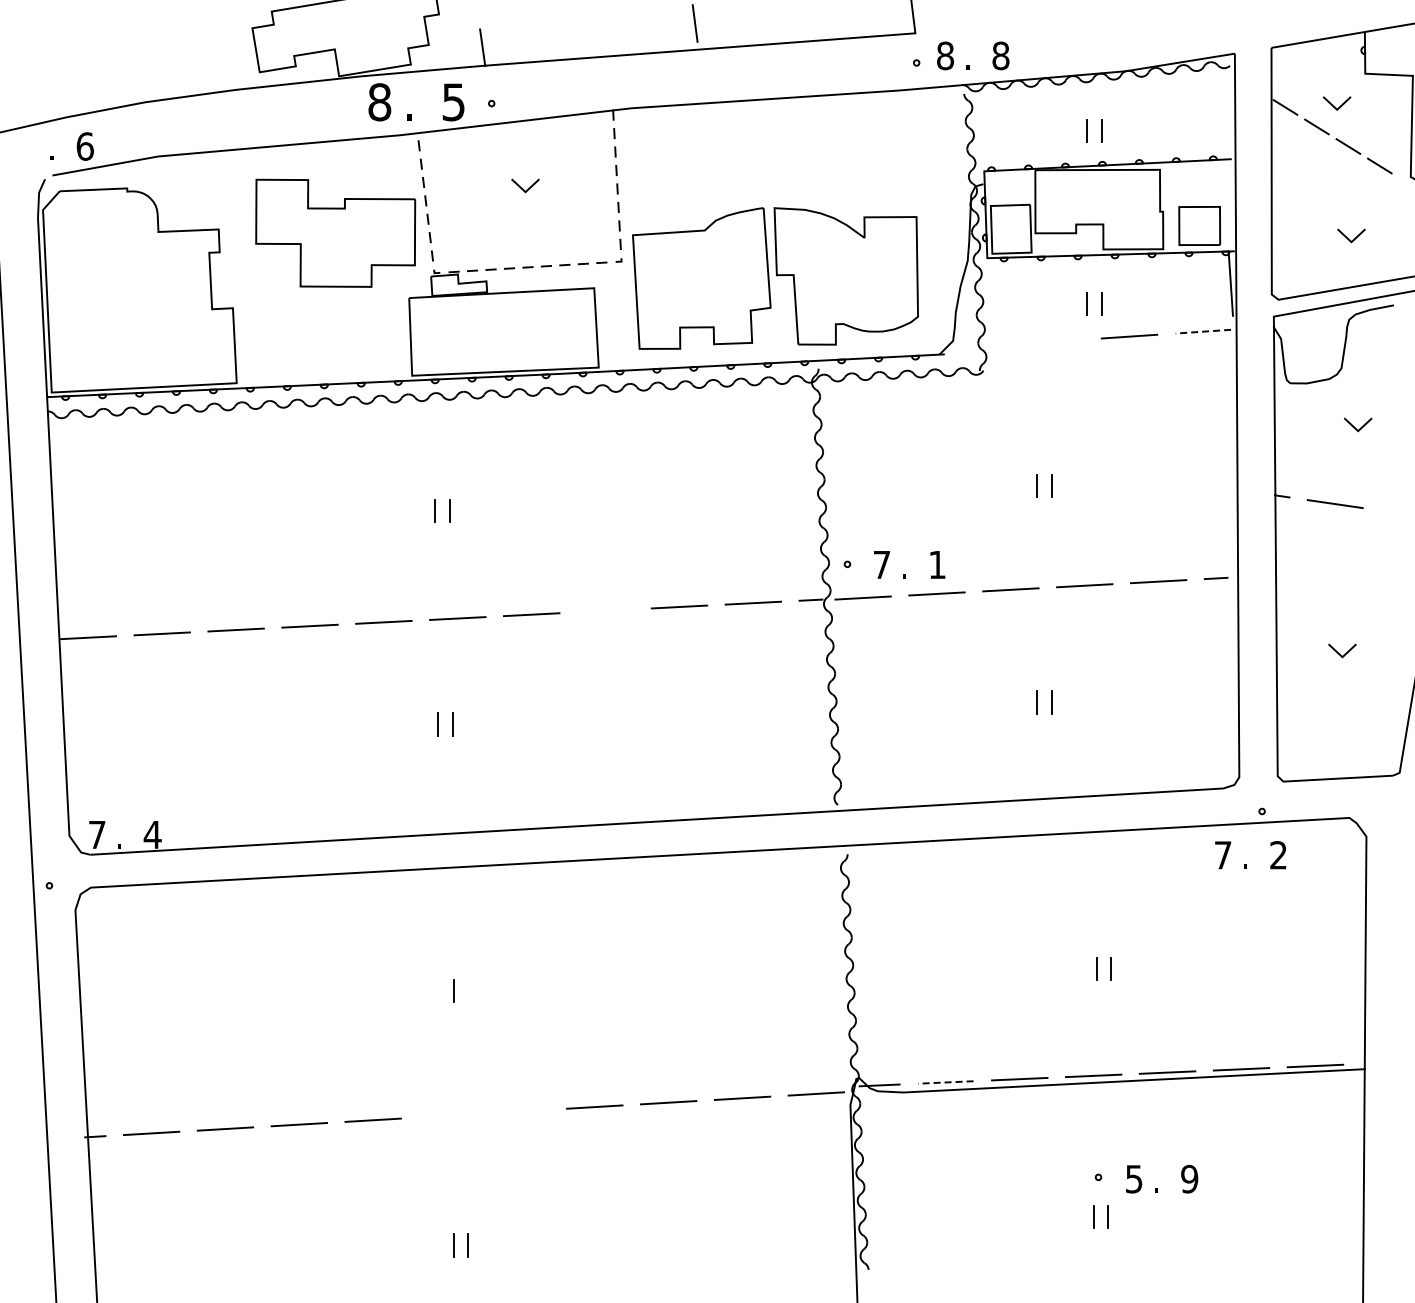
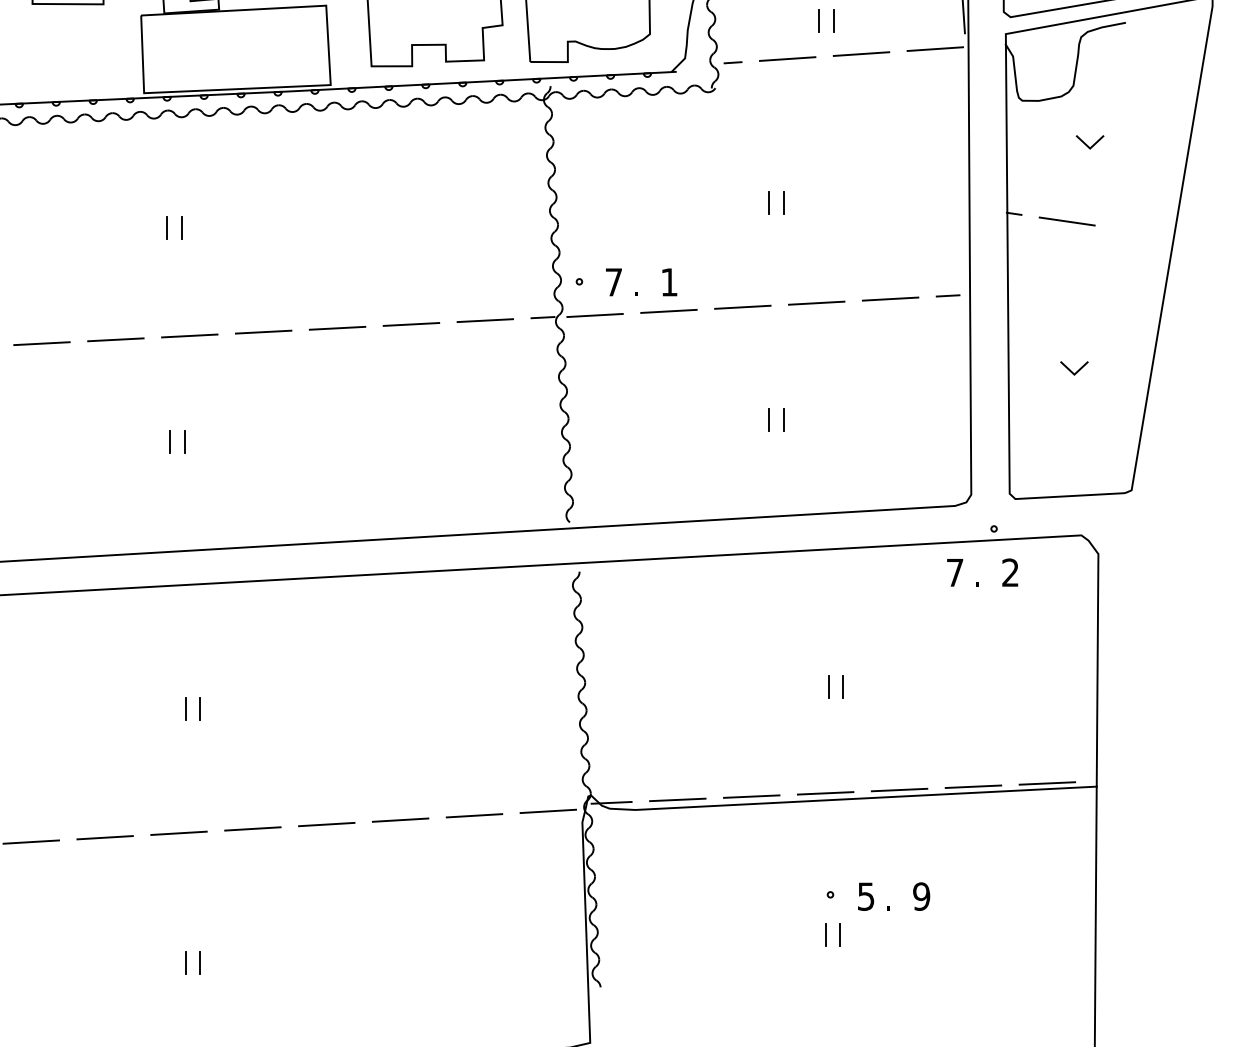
line: (1203, 331) -> (935, 48), dashed -> solid
line: (1055, 341) -> (787, 58), added
line: (1000, 344) -> (732, 61), added
line: (605, 610) -> (337, 327), added
line: (467, 990) -> (199, 707), added
line: (945, 1082) -> (677, 799), dashed -> solid
line: (520, 1111) -> (252, 828), added
line: (446, 1115) -> (178, 832), added

